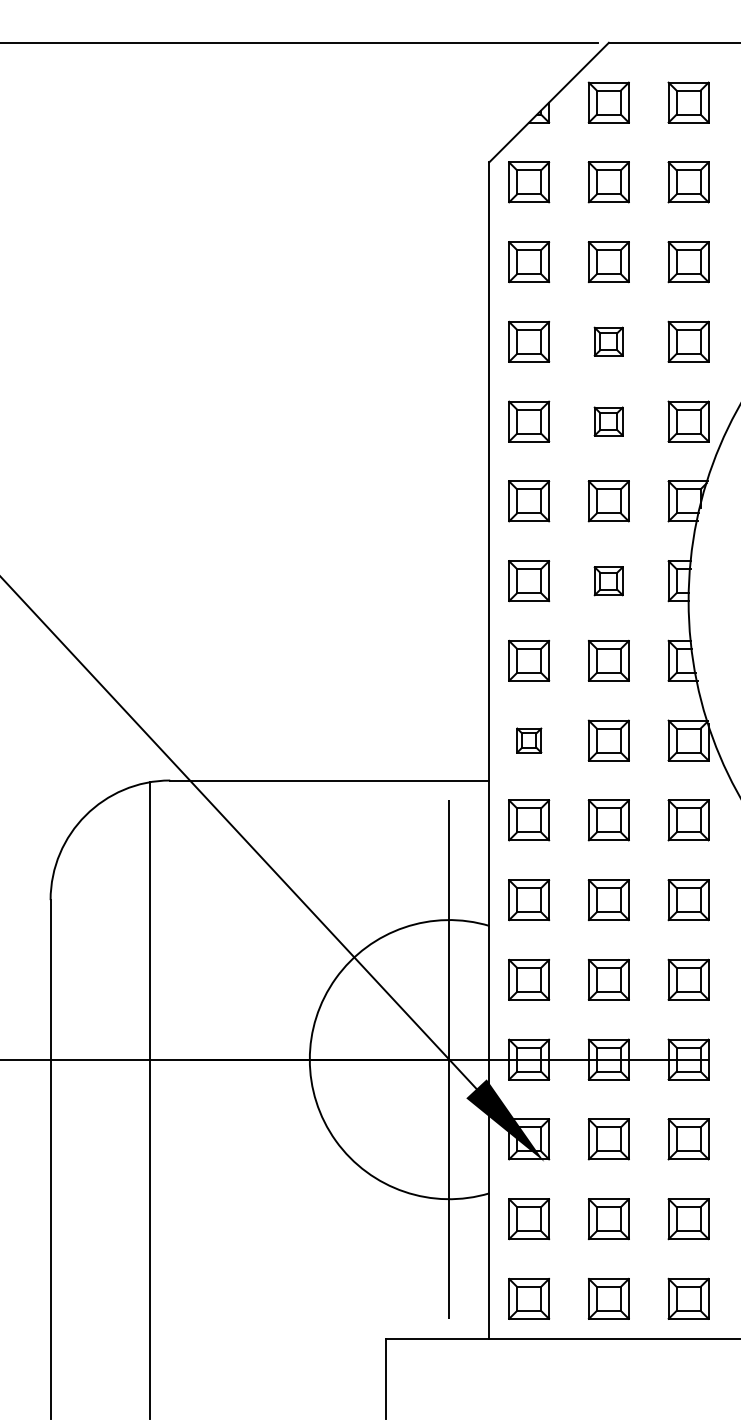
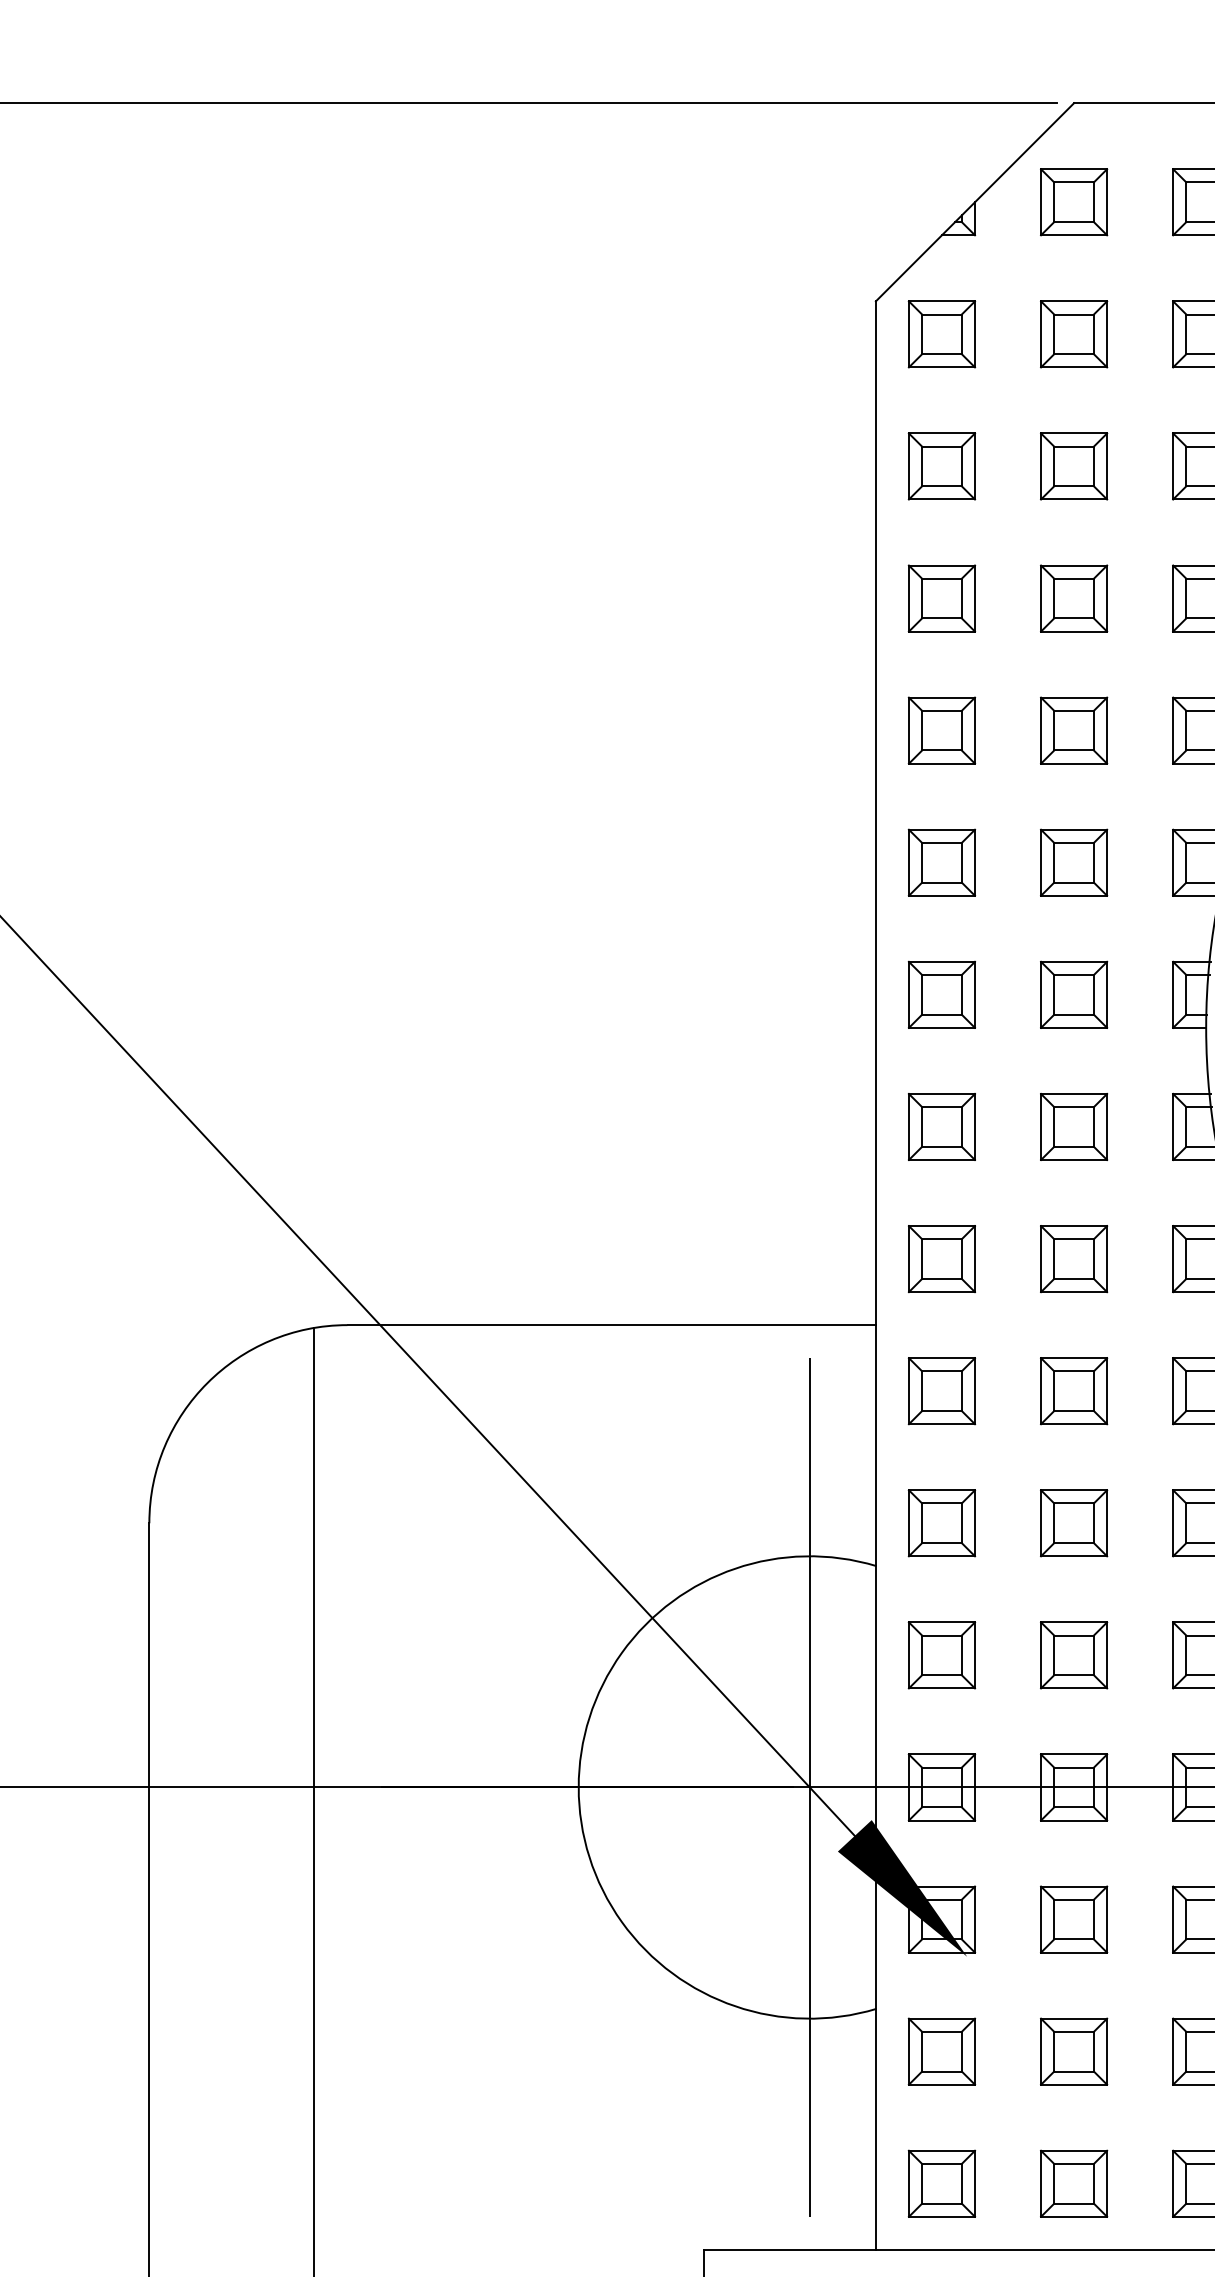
part: (608, 341) -> (1073, 597), size x1.43
part: (608, 421) -> (1073, 730), size x1.43
part: (608, 581) -> (1073, 995), size x1.43
part: (529, 740) -> (942, 1258), size x1.67

